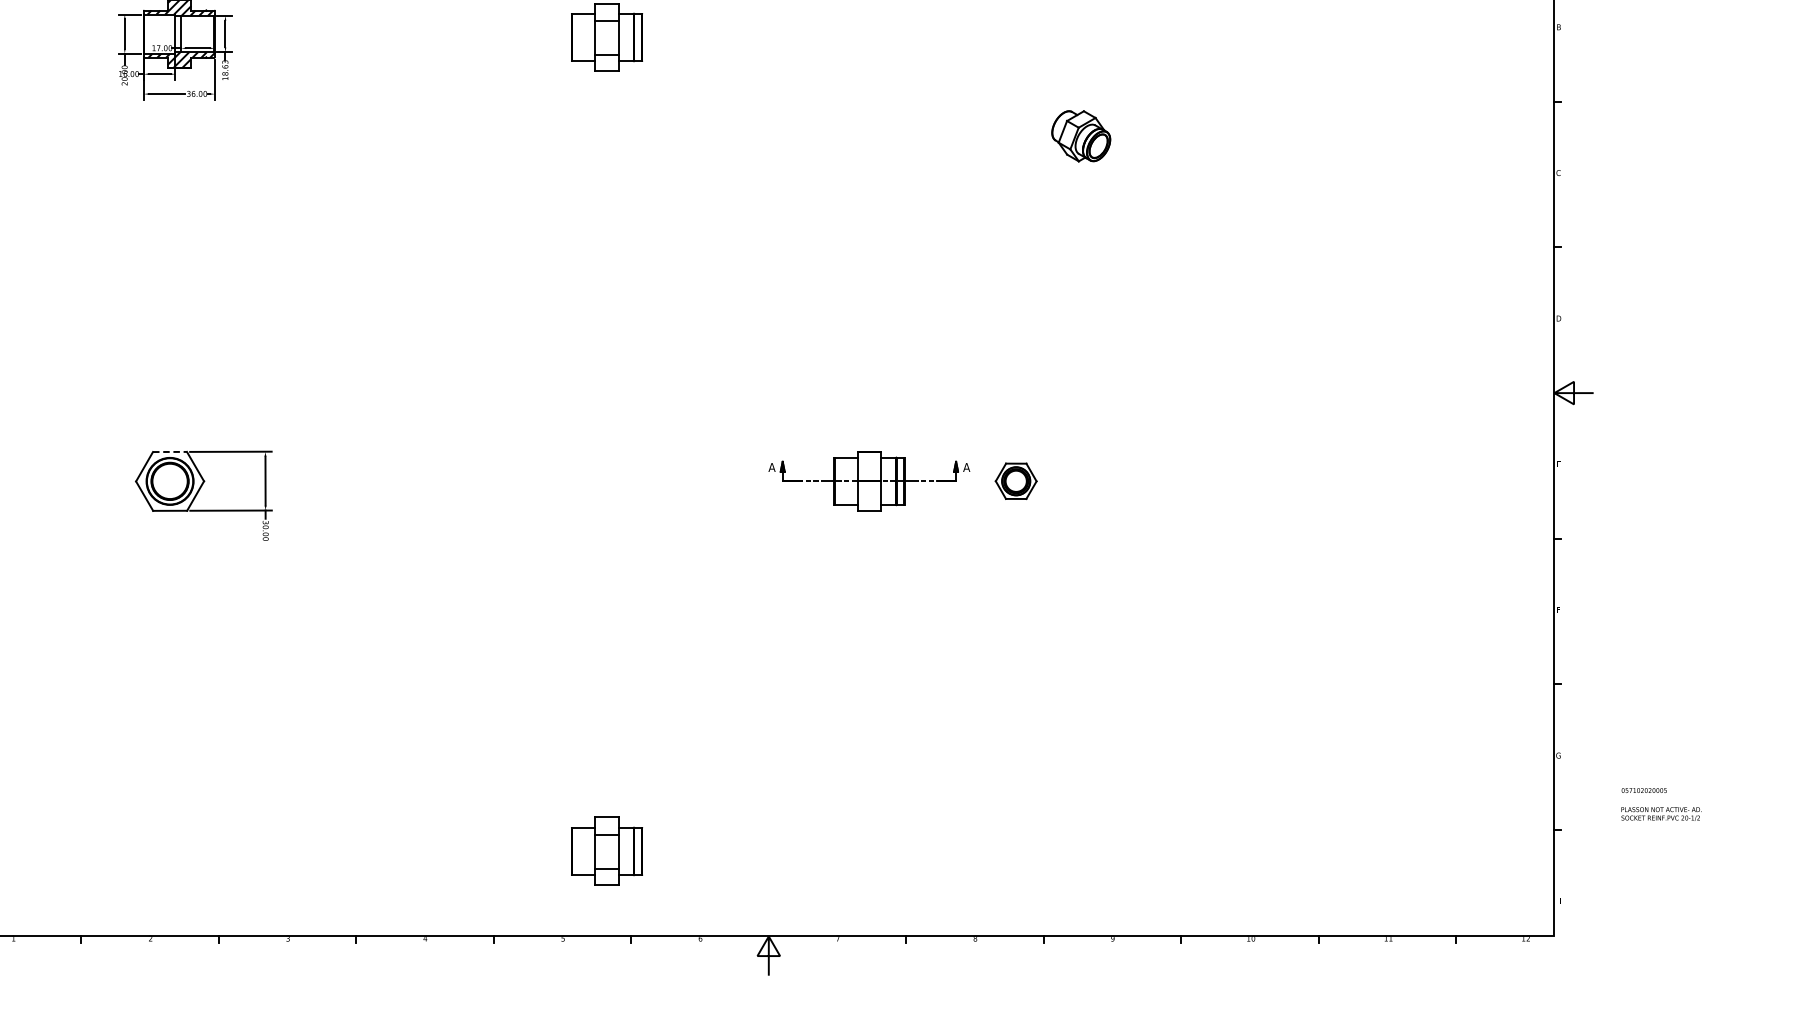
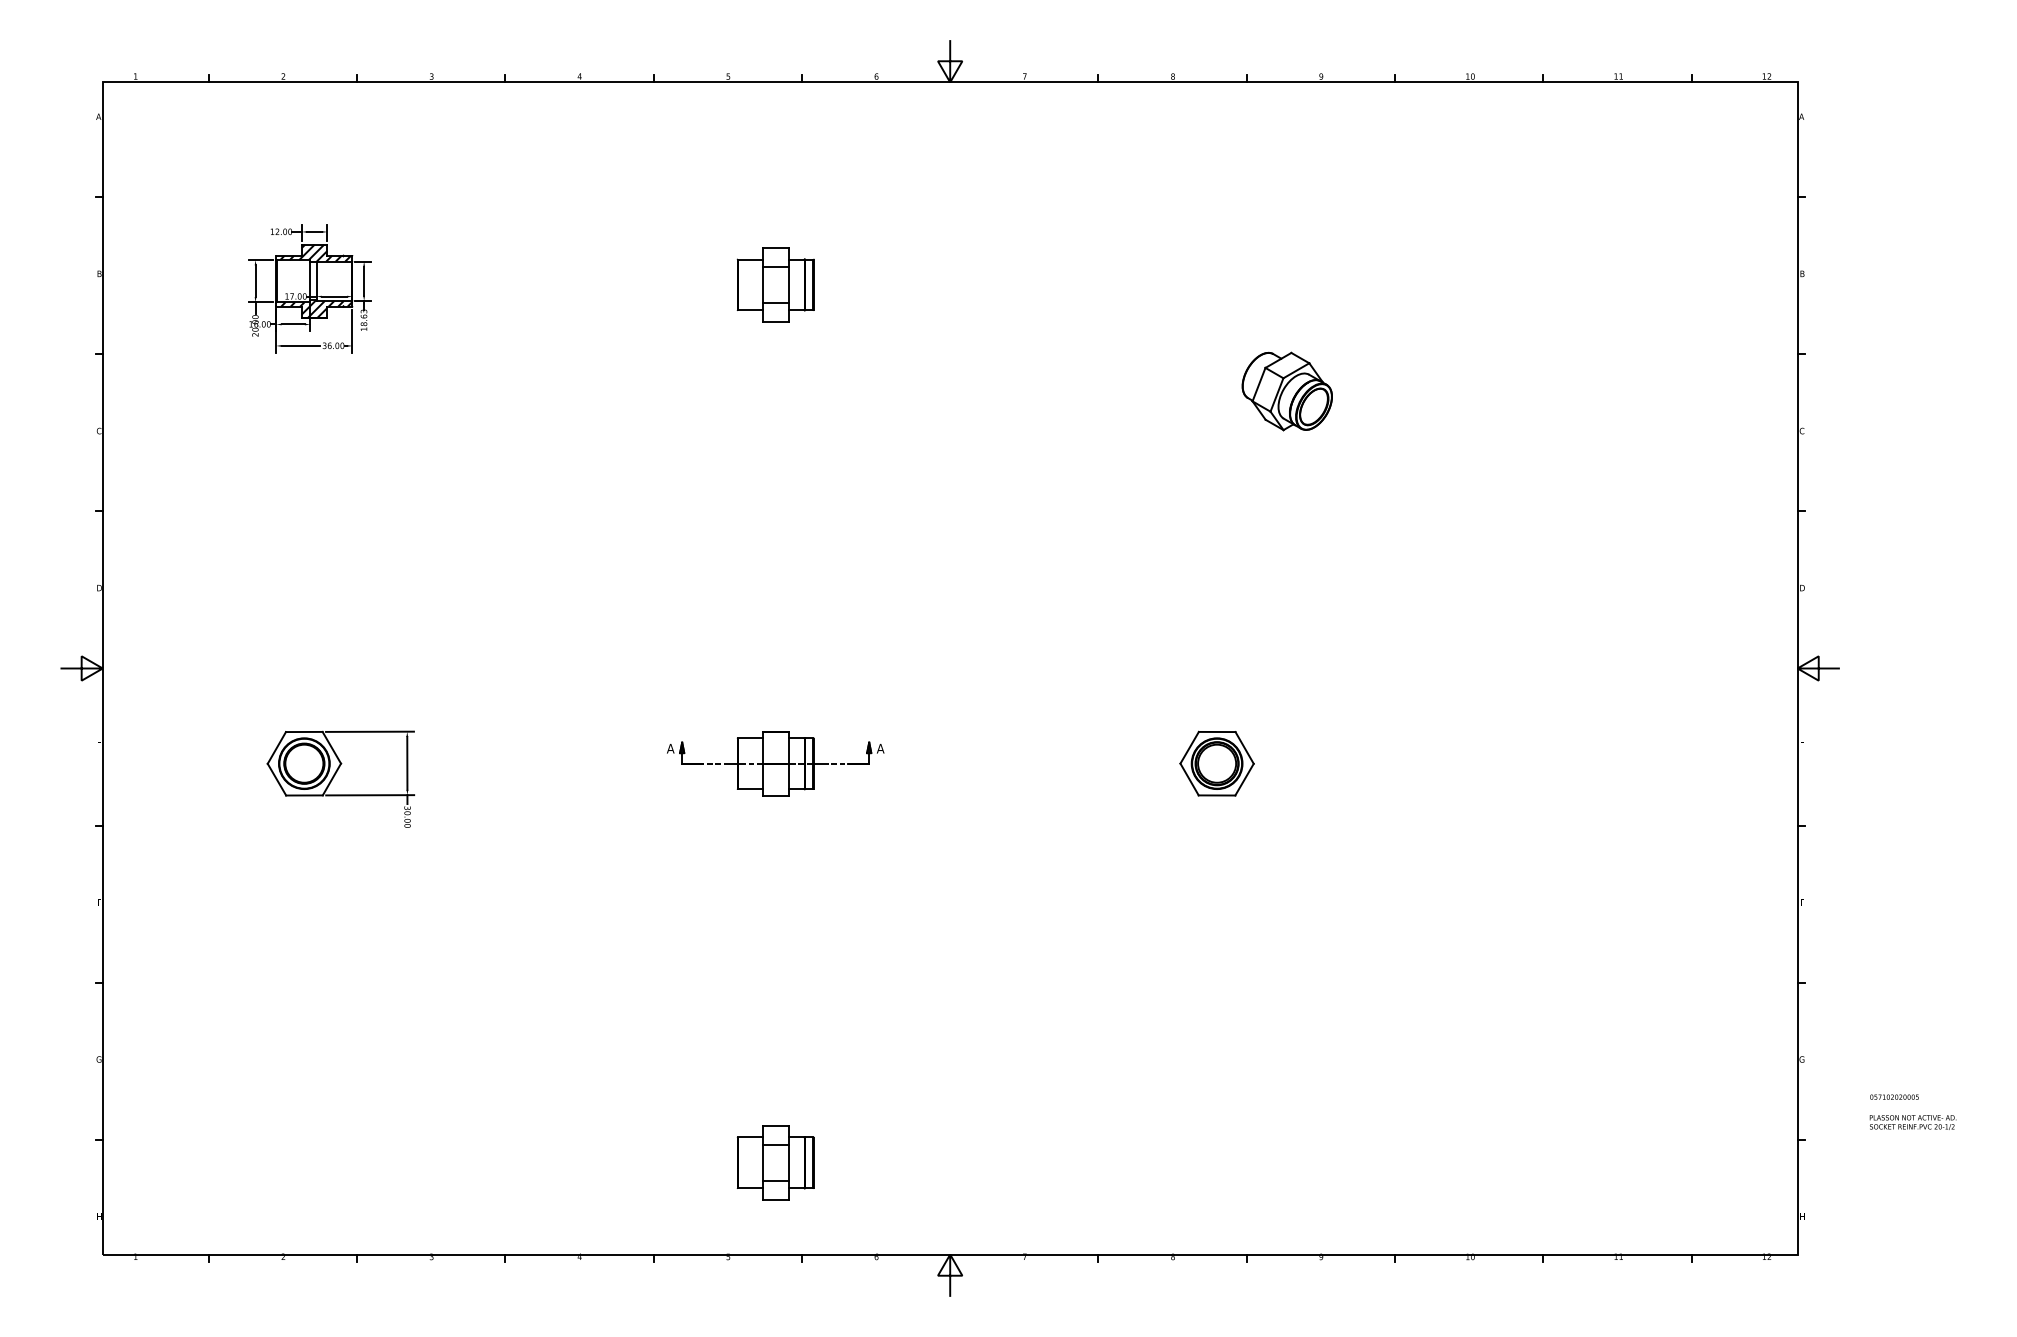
part: (1080, 136) -> (1286, 391), size x1.43
line: (170, 451) -> (304, 731), dashed -> solid
part: (869, 481) -> (775, 763), moved
part: (1015, 481) -> (1216, 763), size x1.67

